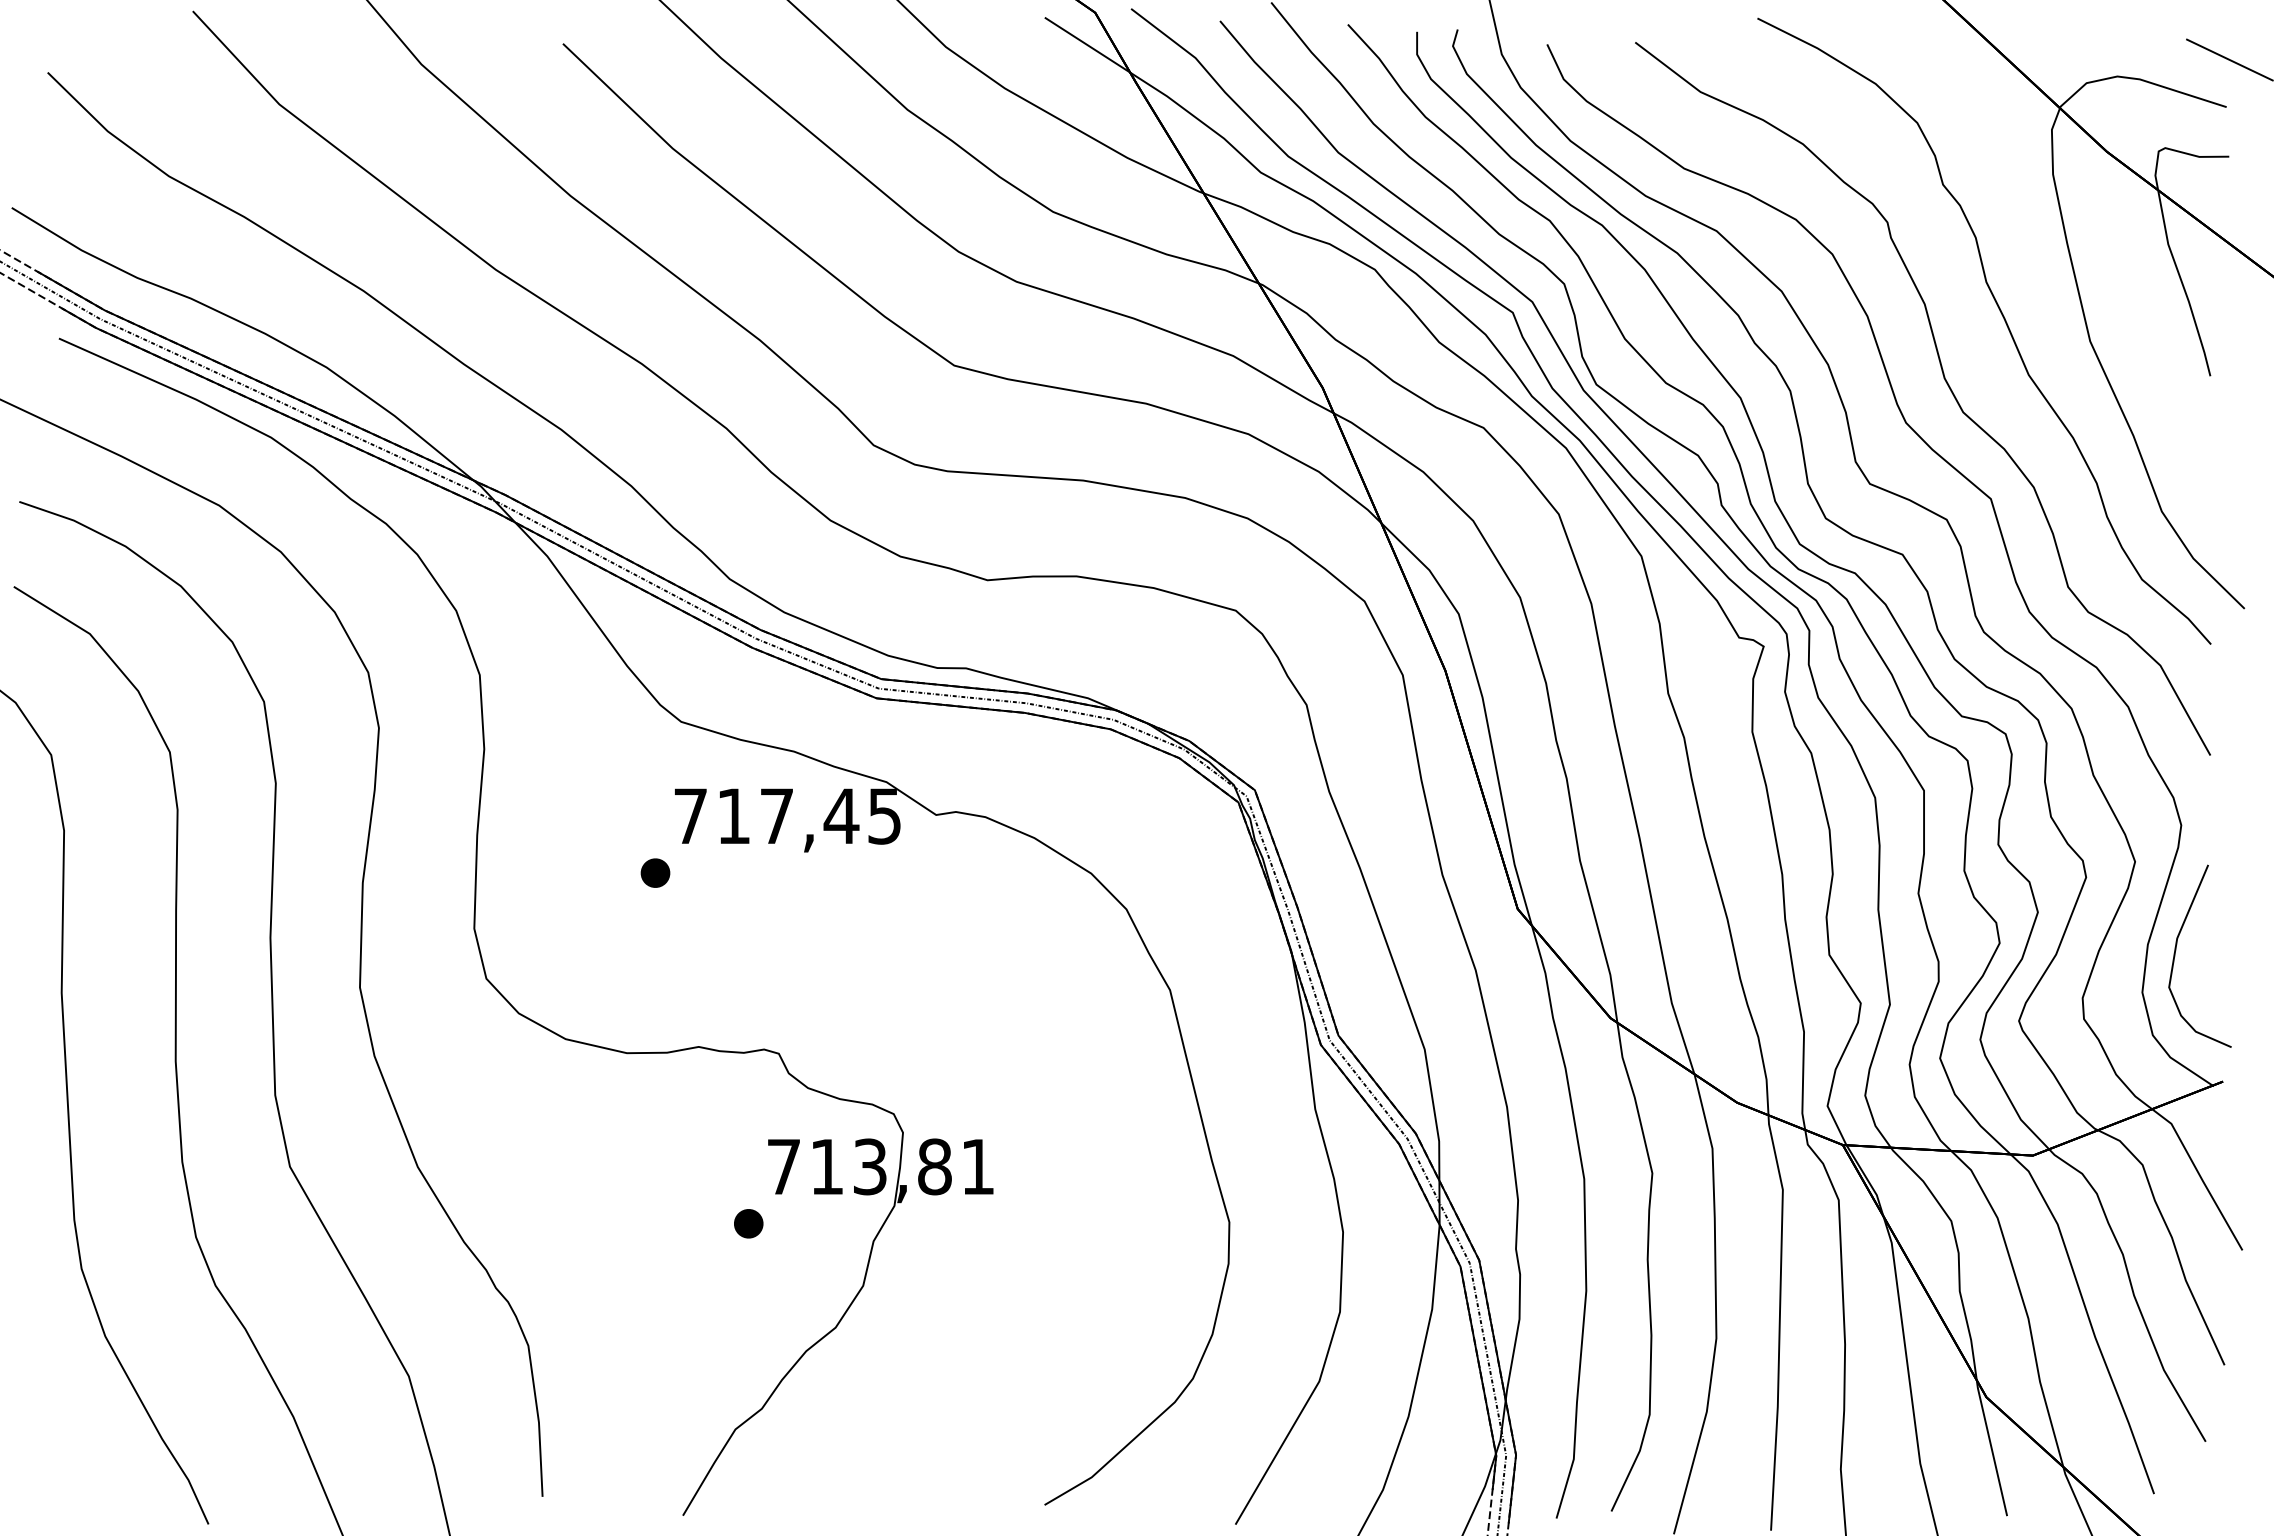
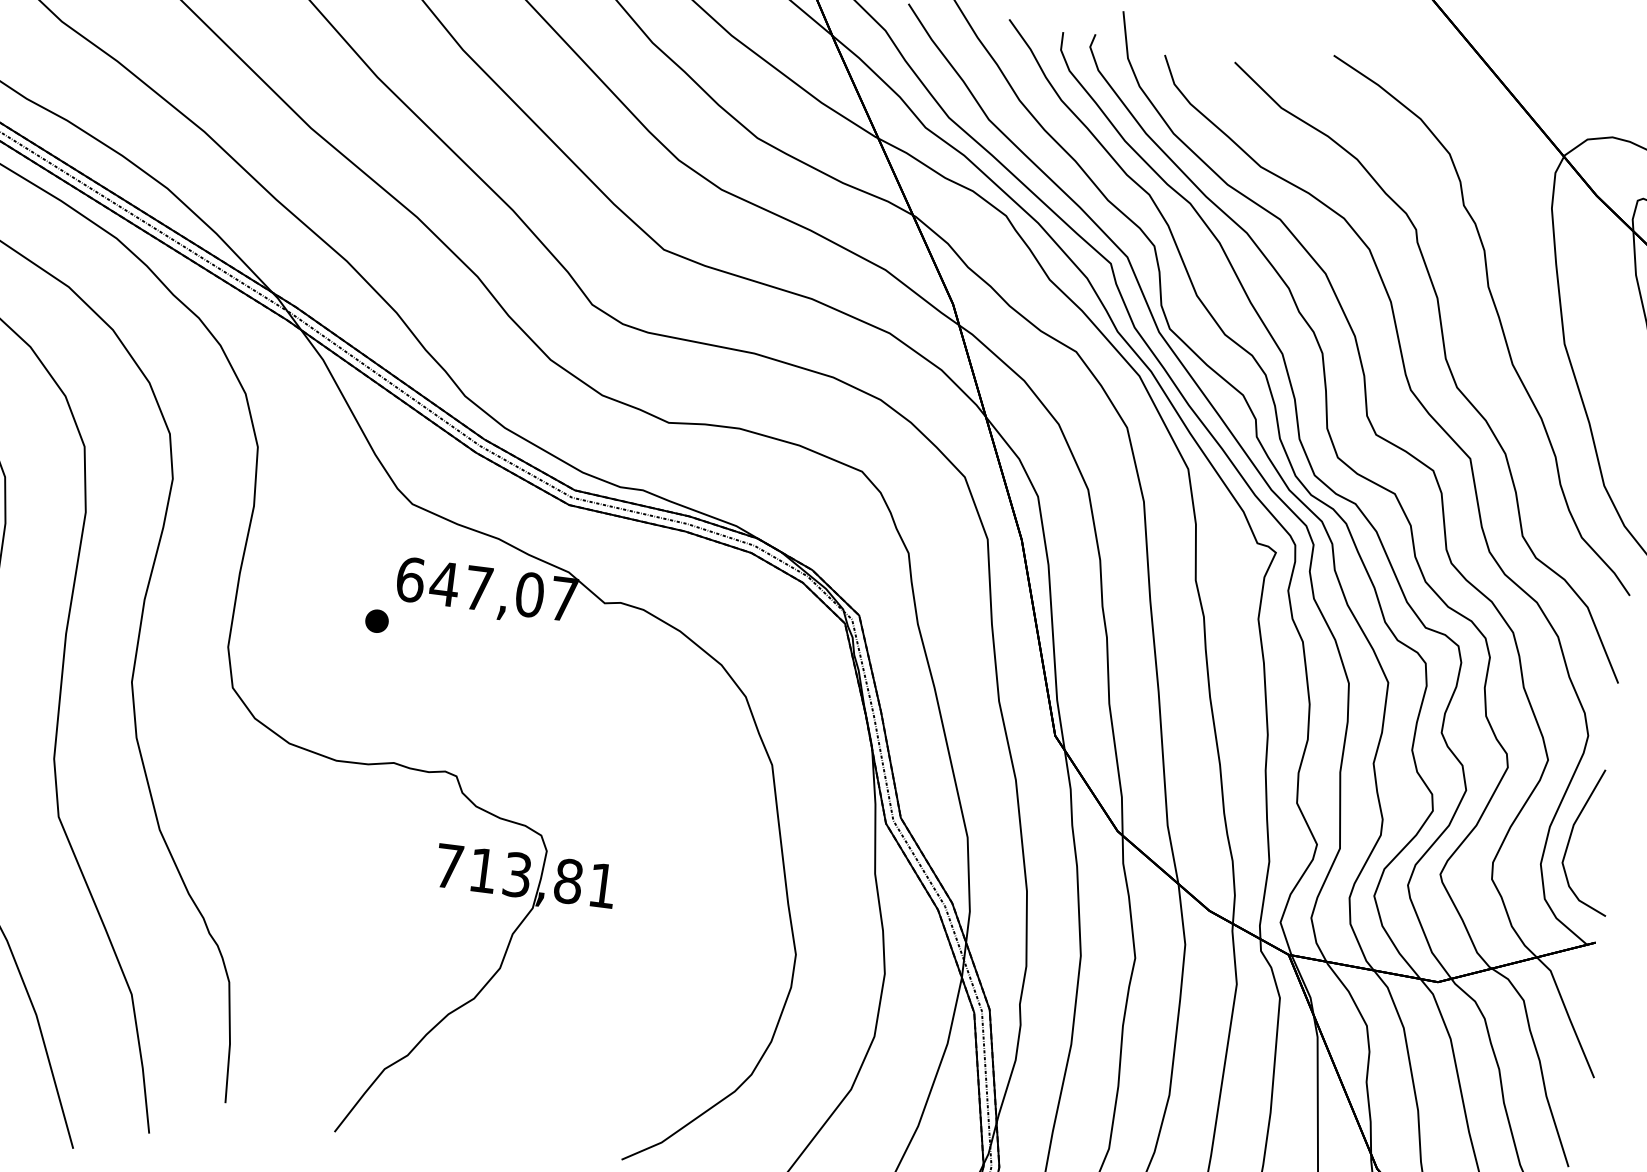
text: (787, 815) -> (487, 588), 717,45 -> 647,07
part: (748, 1223) -> (415, 907), removed

